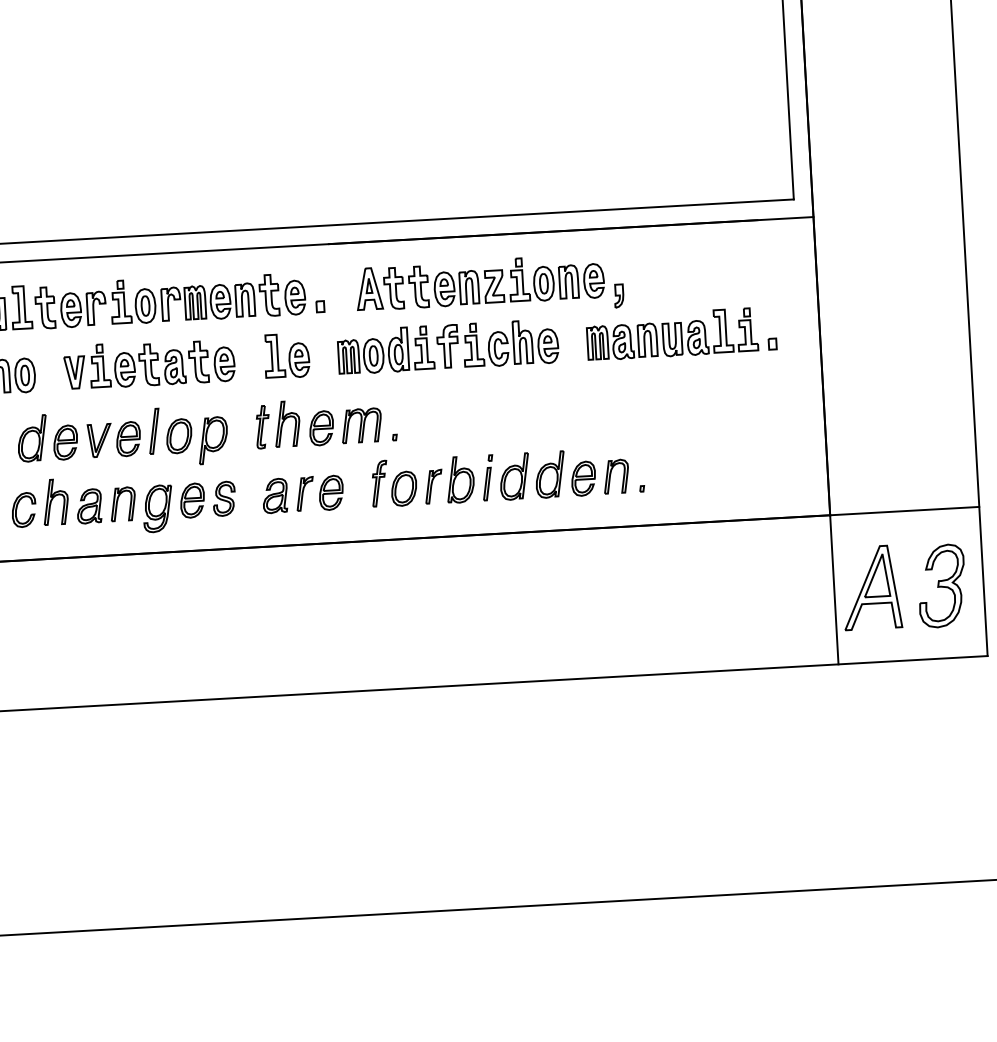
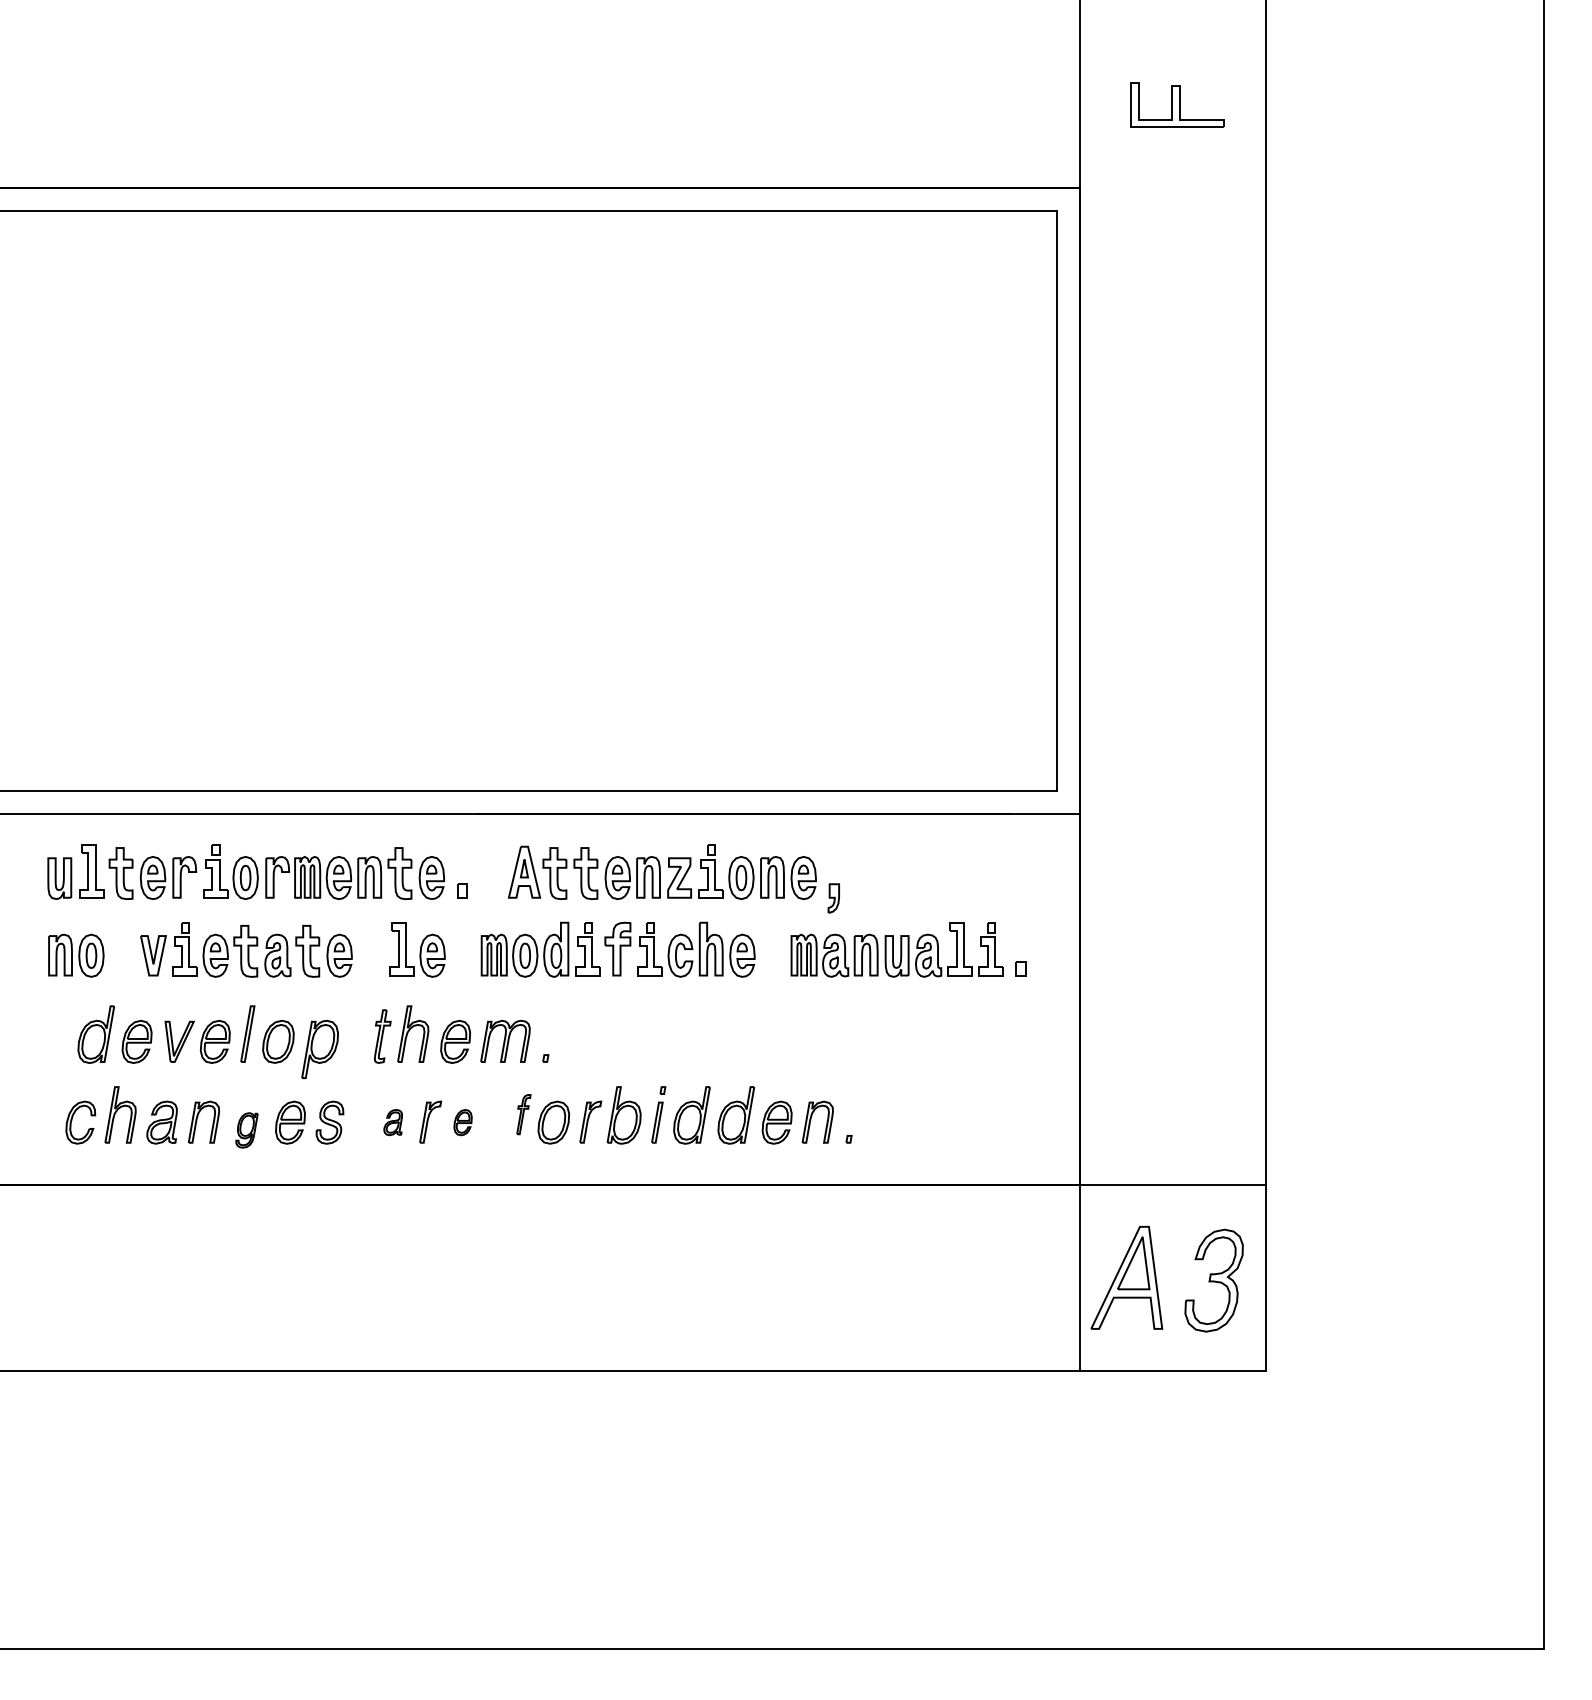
part: (379, 483) -> (523, 1114), size x0.7
part: (330, 492) -> (462, 1122), size x0.6
part: (274, 495) -> (392, 1122), size x0.6
part: (157, 508) -> (246, 1130), size x0.6

